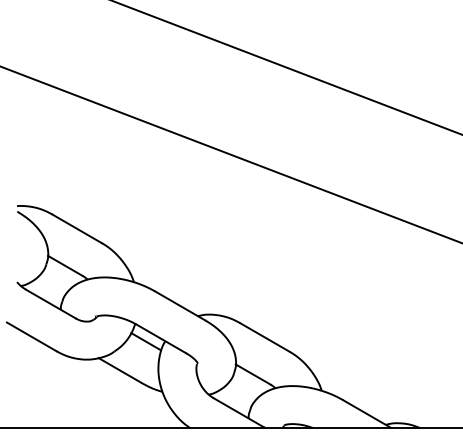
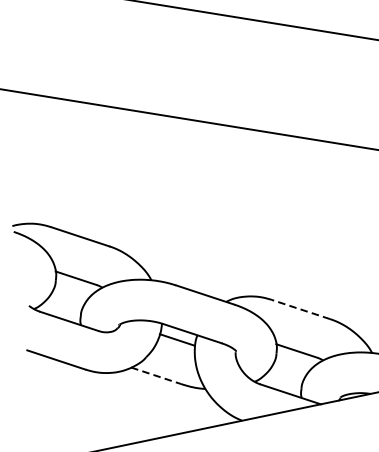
line: (264, 337) -> (300, 309), solid -> dashed
line: (119, 370) -> (155, 376), solid -> dashed

